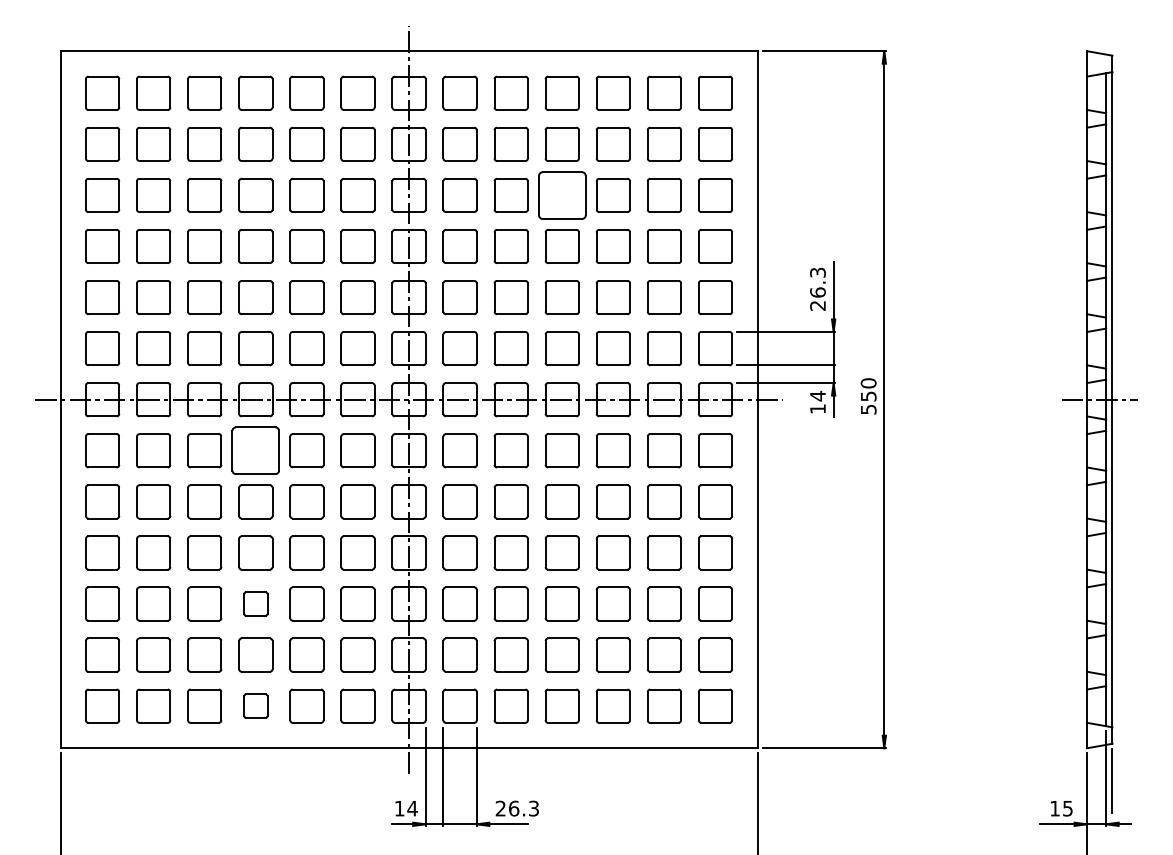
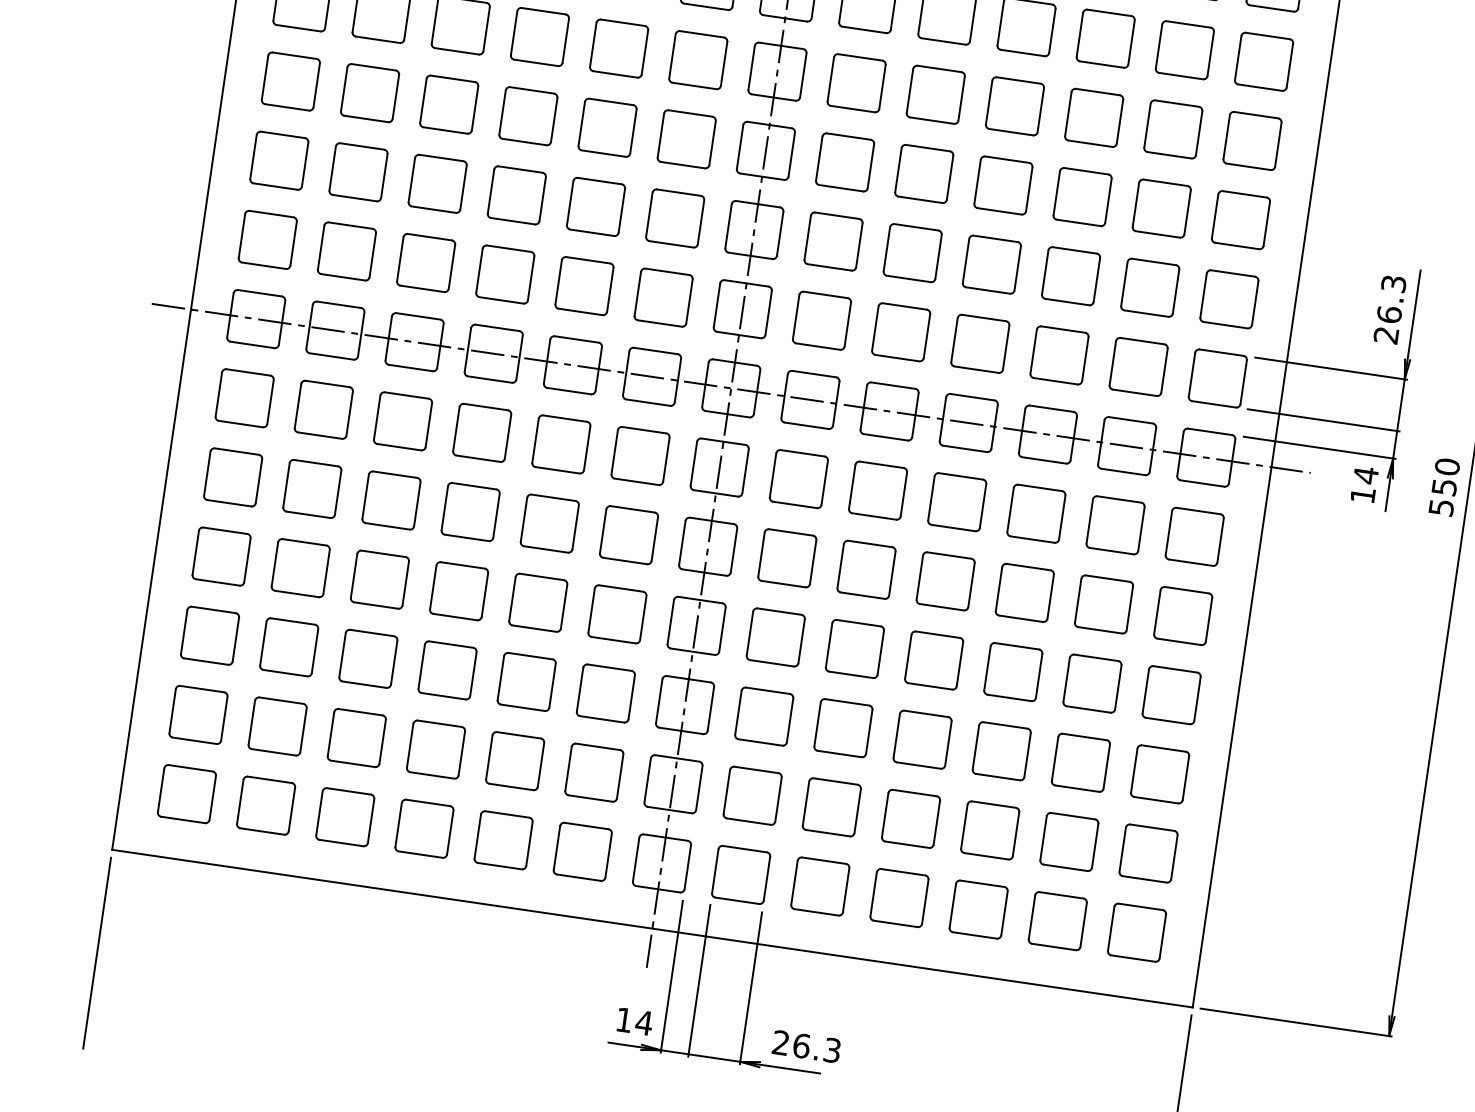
part: (561, 194) -> (1013, 104), size x0.71
part: (255, 450) -> (481, 432), size x0.71
part: (255, 603) -> (447, 669), size x1.43
part: (255, 705) -> (424, 827), size x1.43

